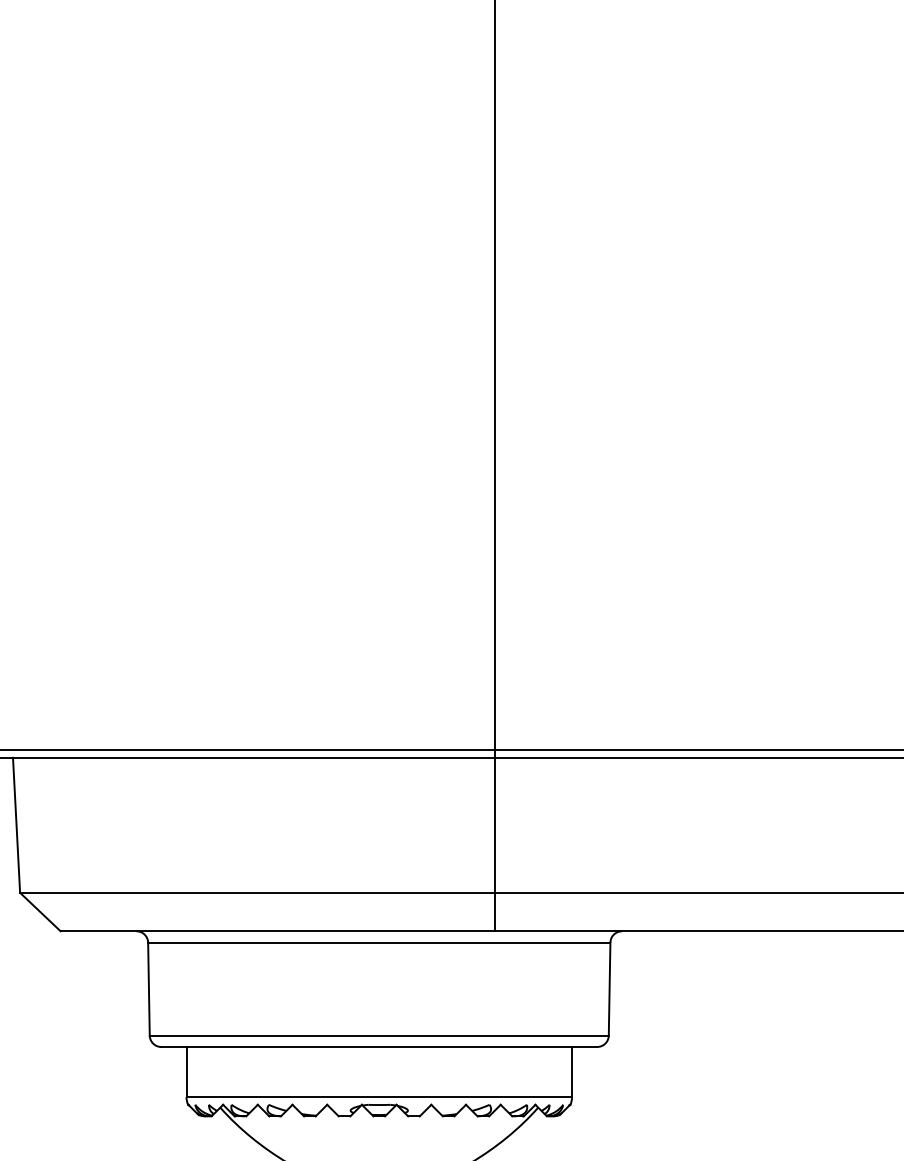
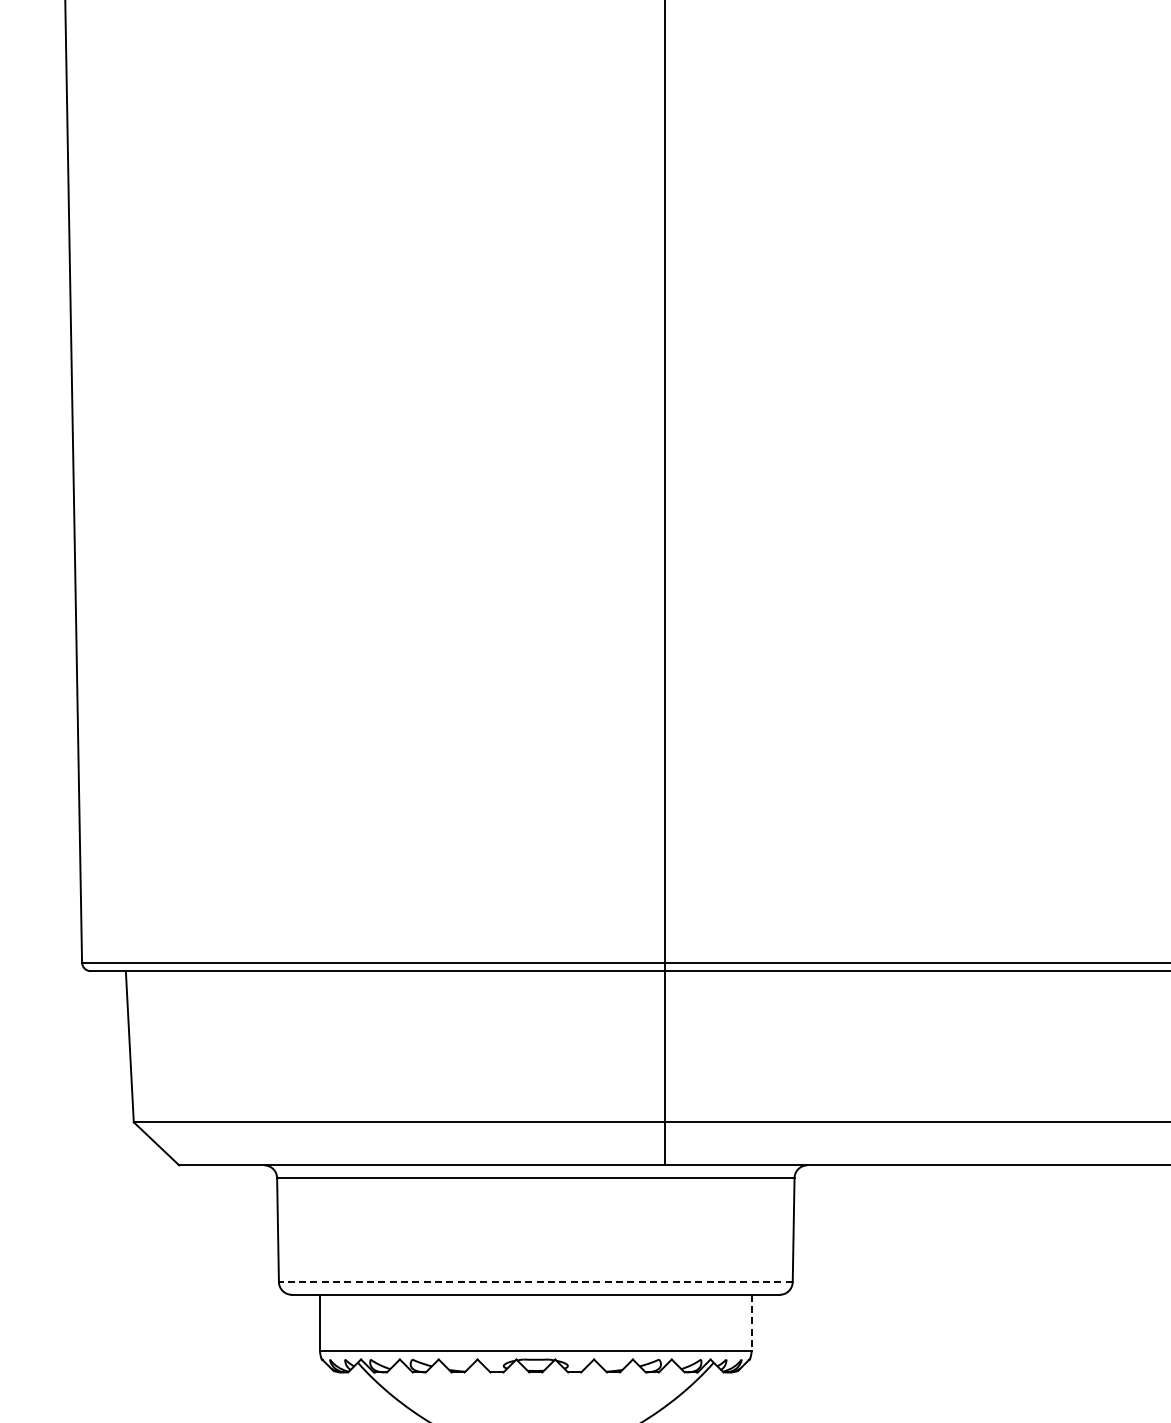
line: (378, 1035) -> (535, 1282), solid -> dashed
line: (571, 1072) -> (751, 1323), solid -> dashed

